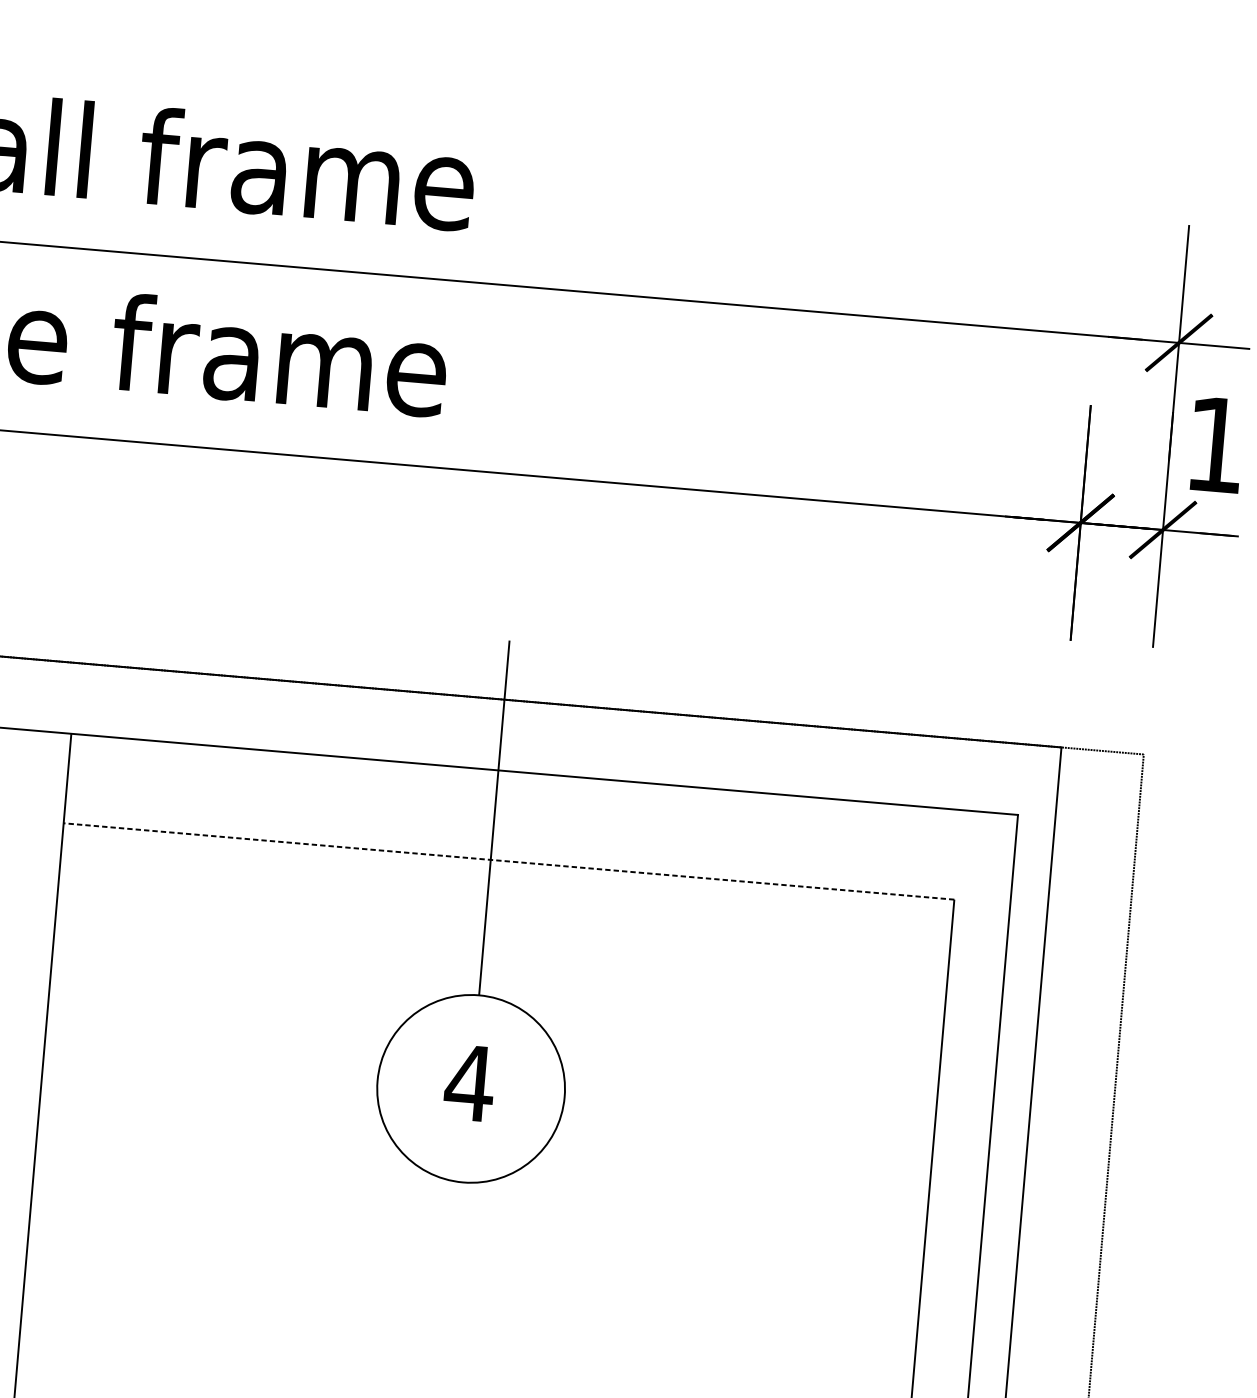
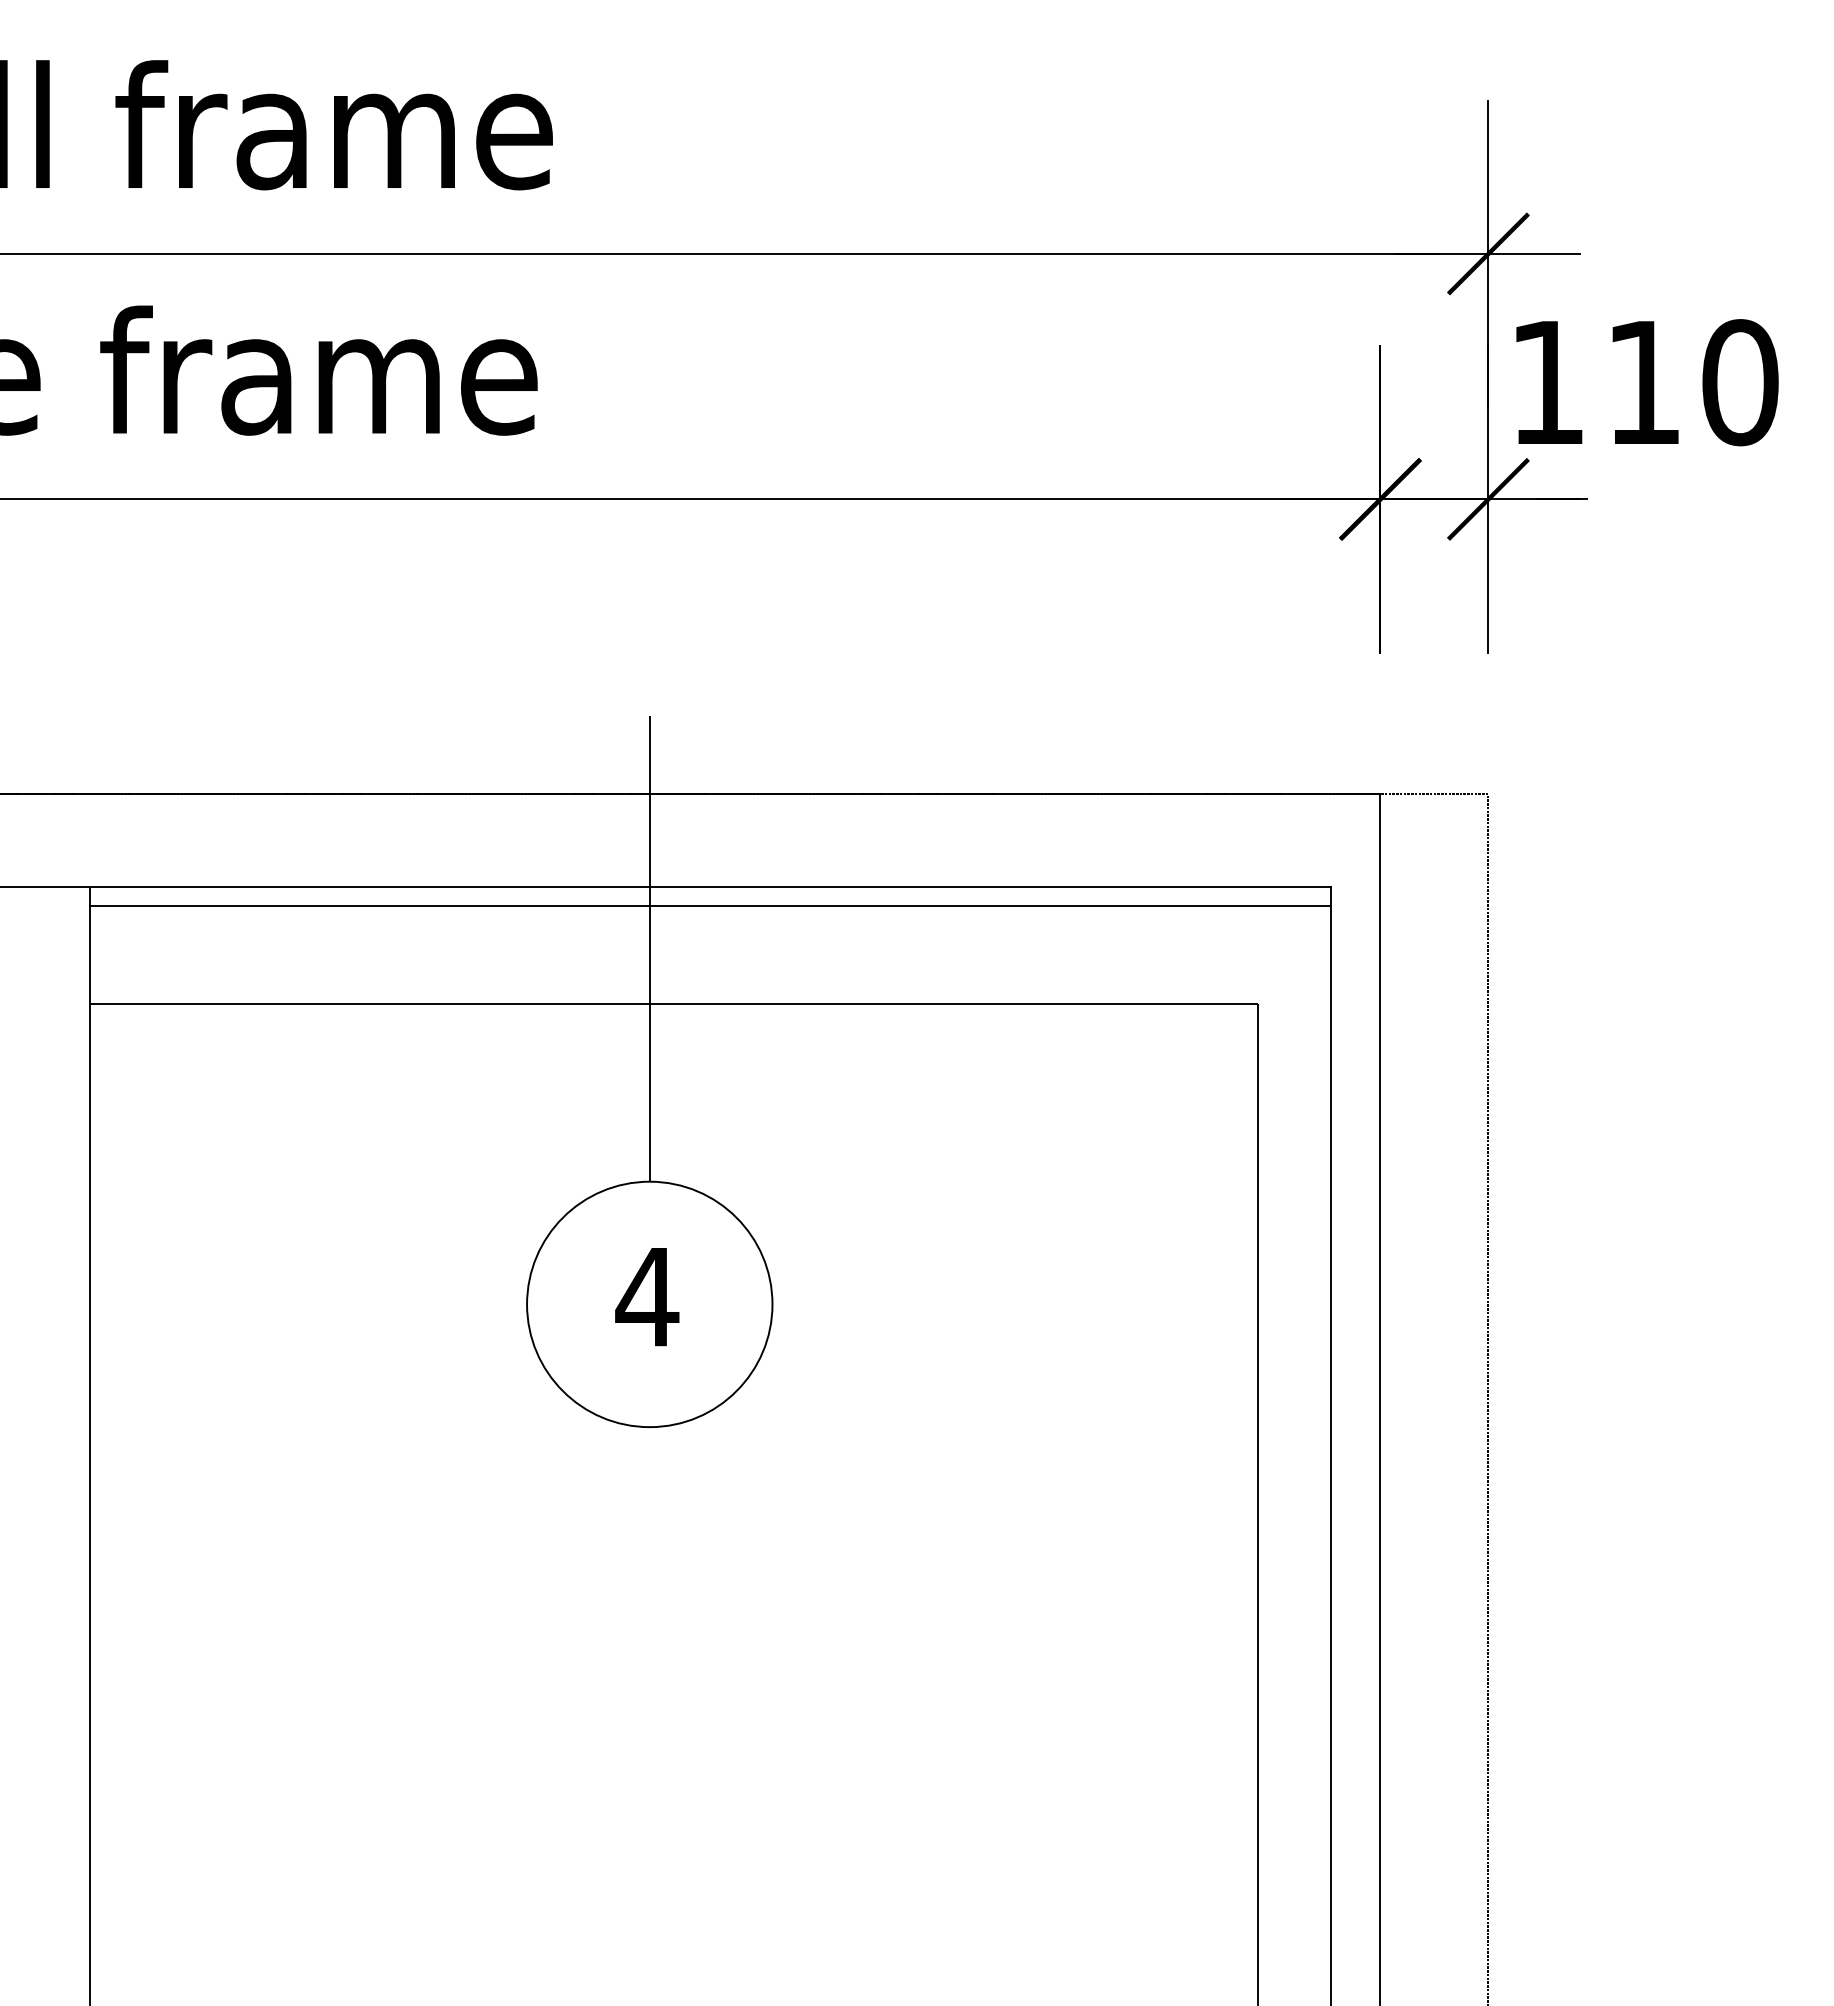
line: (543, 789) -> (710, 906), added
line: (508, 861) -> (673, 1004), dashed -> solid

